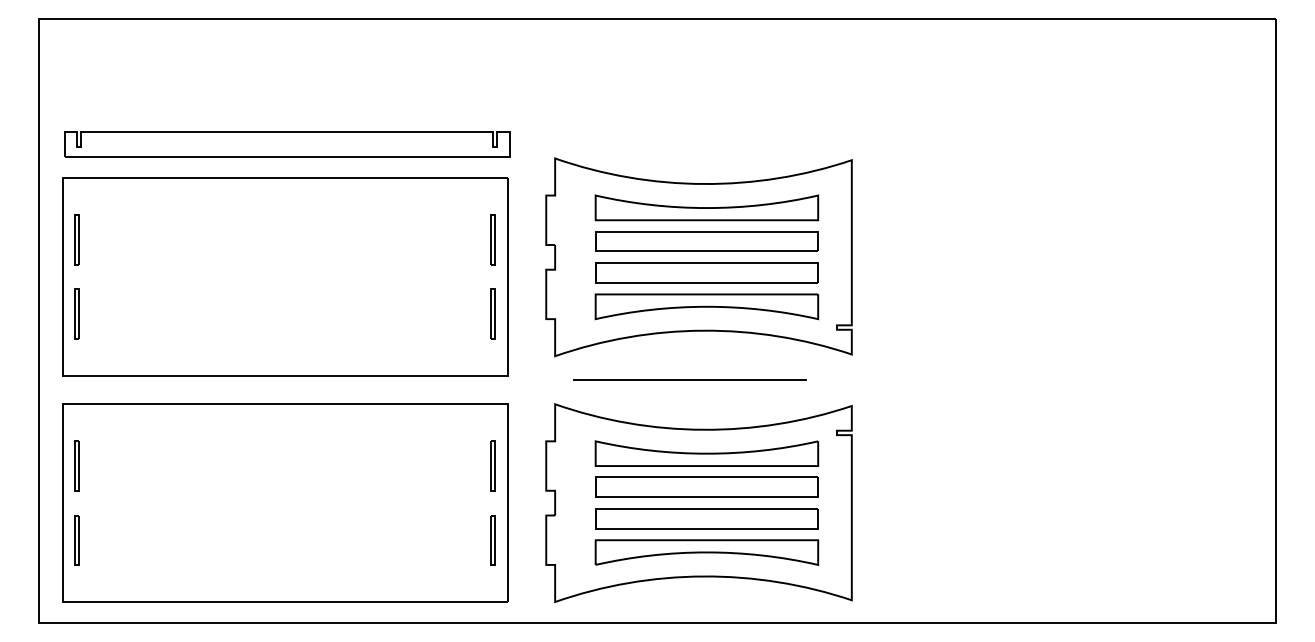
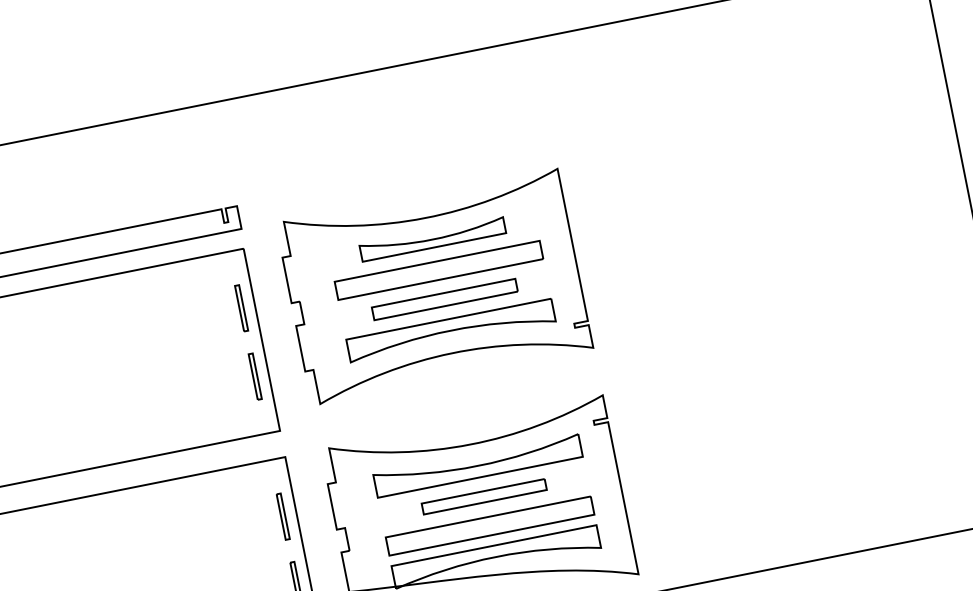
part: (706, 207) -> (432, 239), size x0.7
part: (706, 272) -> (444, 299), size x0.7
line: (689, 380) -> (448, 401), removed
part: (706, 486) -> (483, 496), size x0.6

